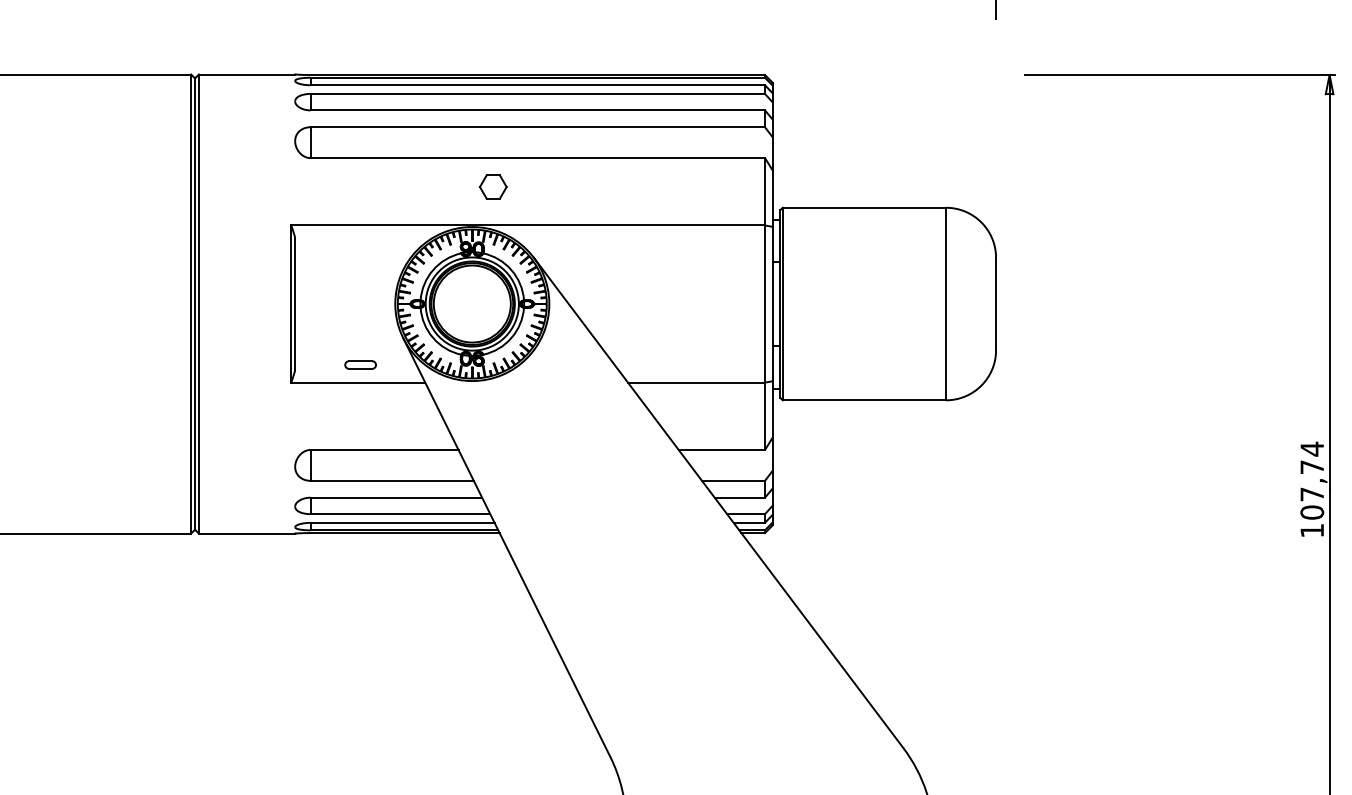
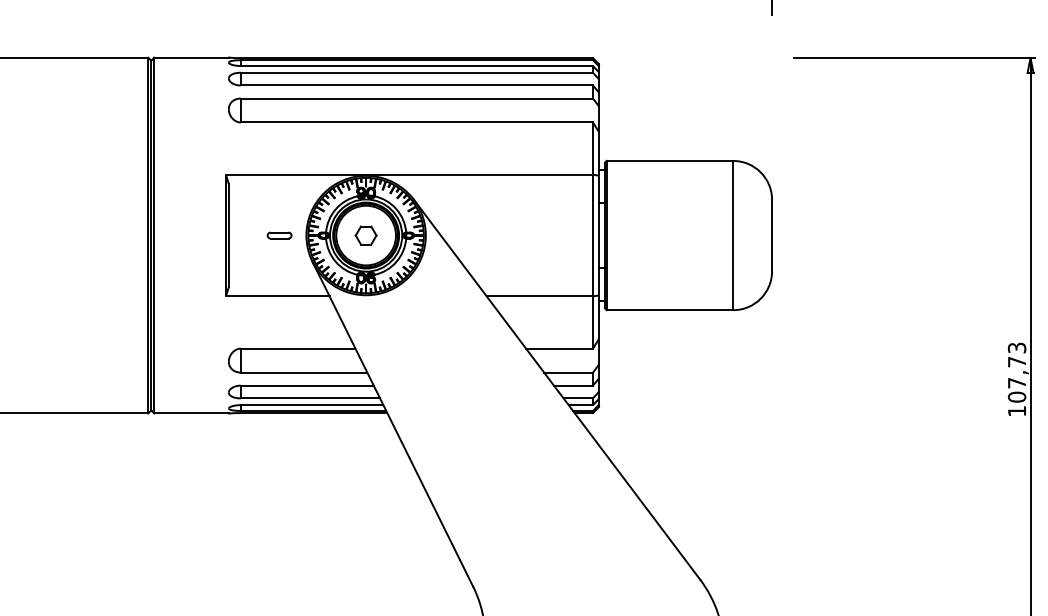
part: (492, 186) -> (365, 235), moved
part: (360, 364) -> (279, 235), moved
text: (1312, 448) -> (1017, 347), 107,74 -> 107,73

